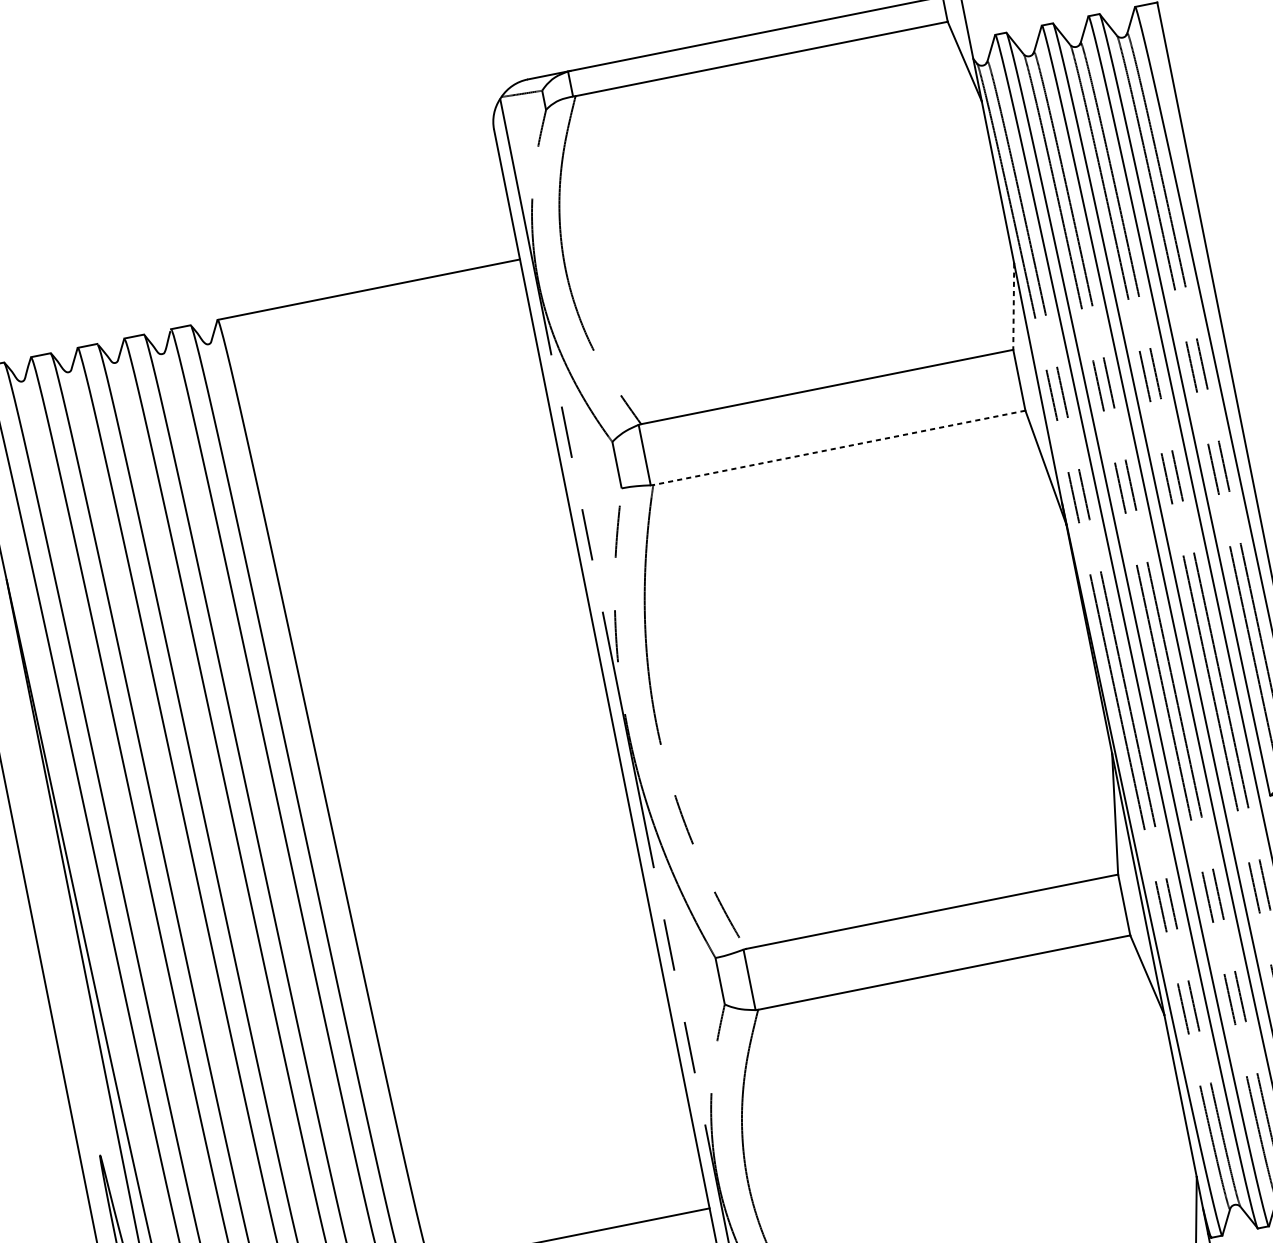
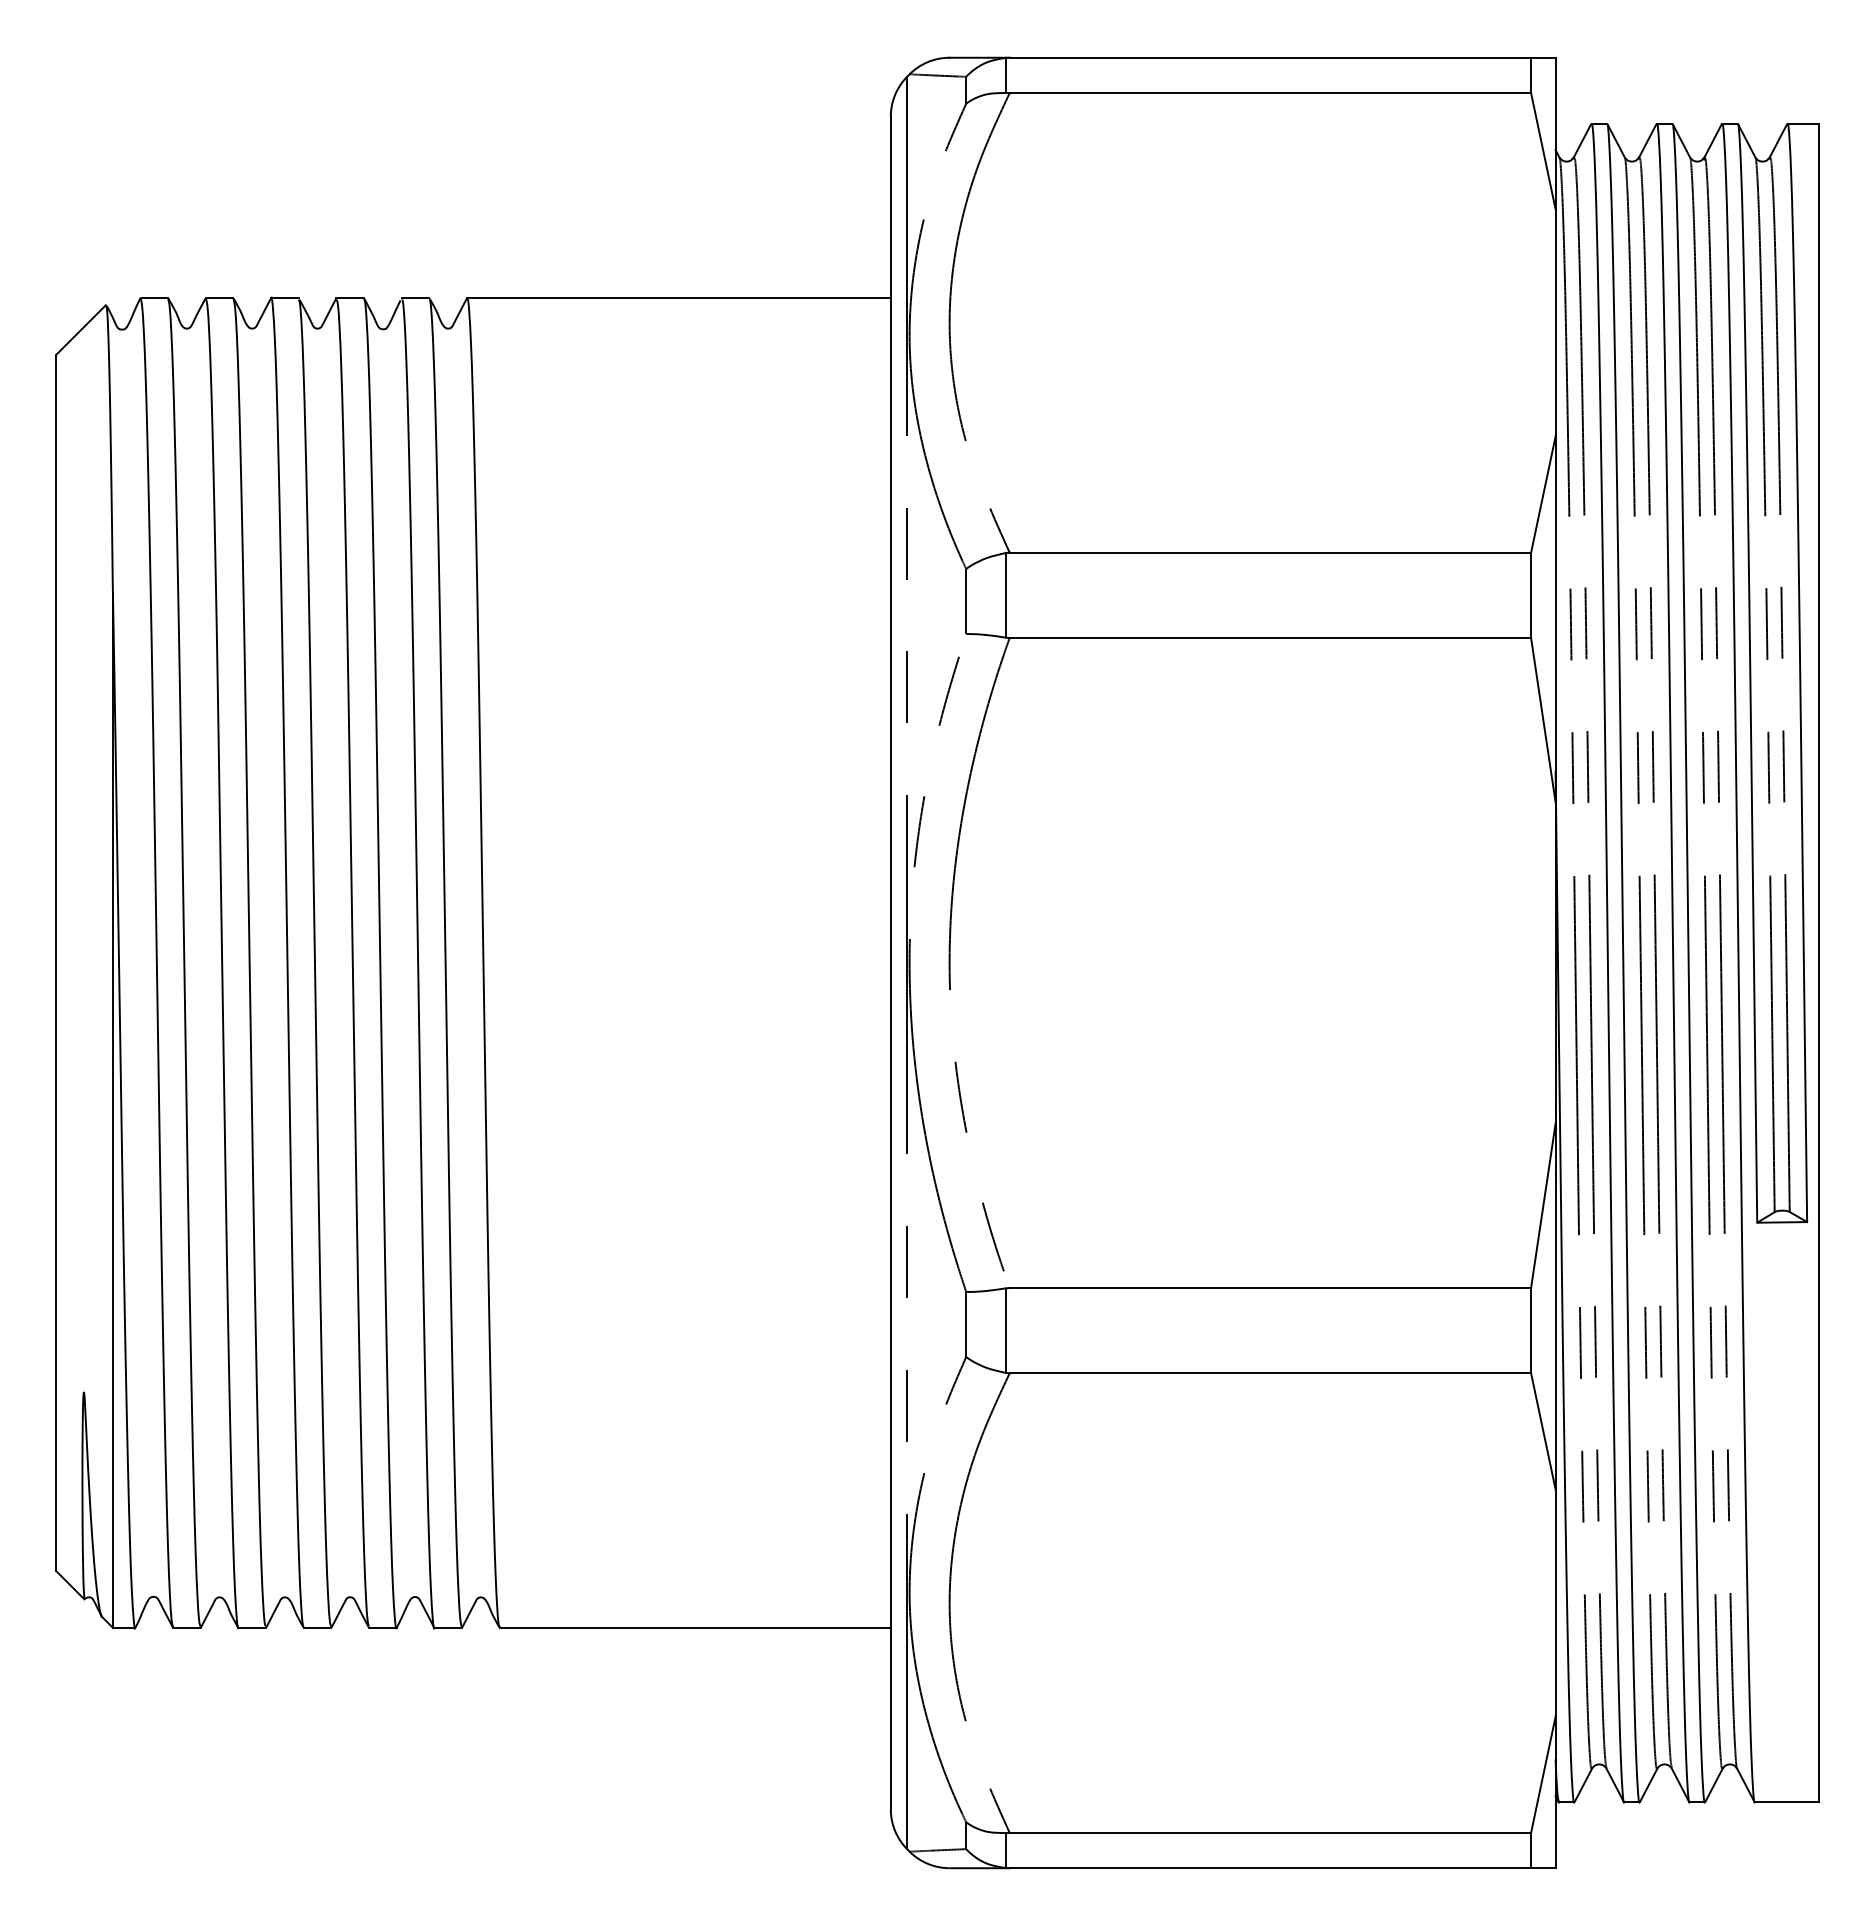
line: (1013, 307) -> (1543, 495), dashed -> solid
line: (839, 448) -> (1270, 638), dashed -> solid

